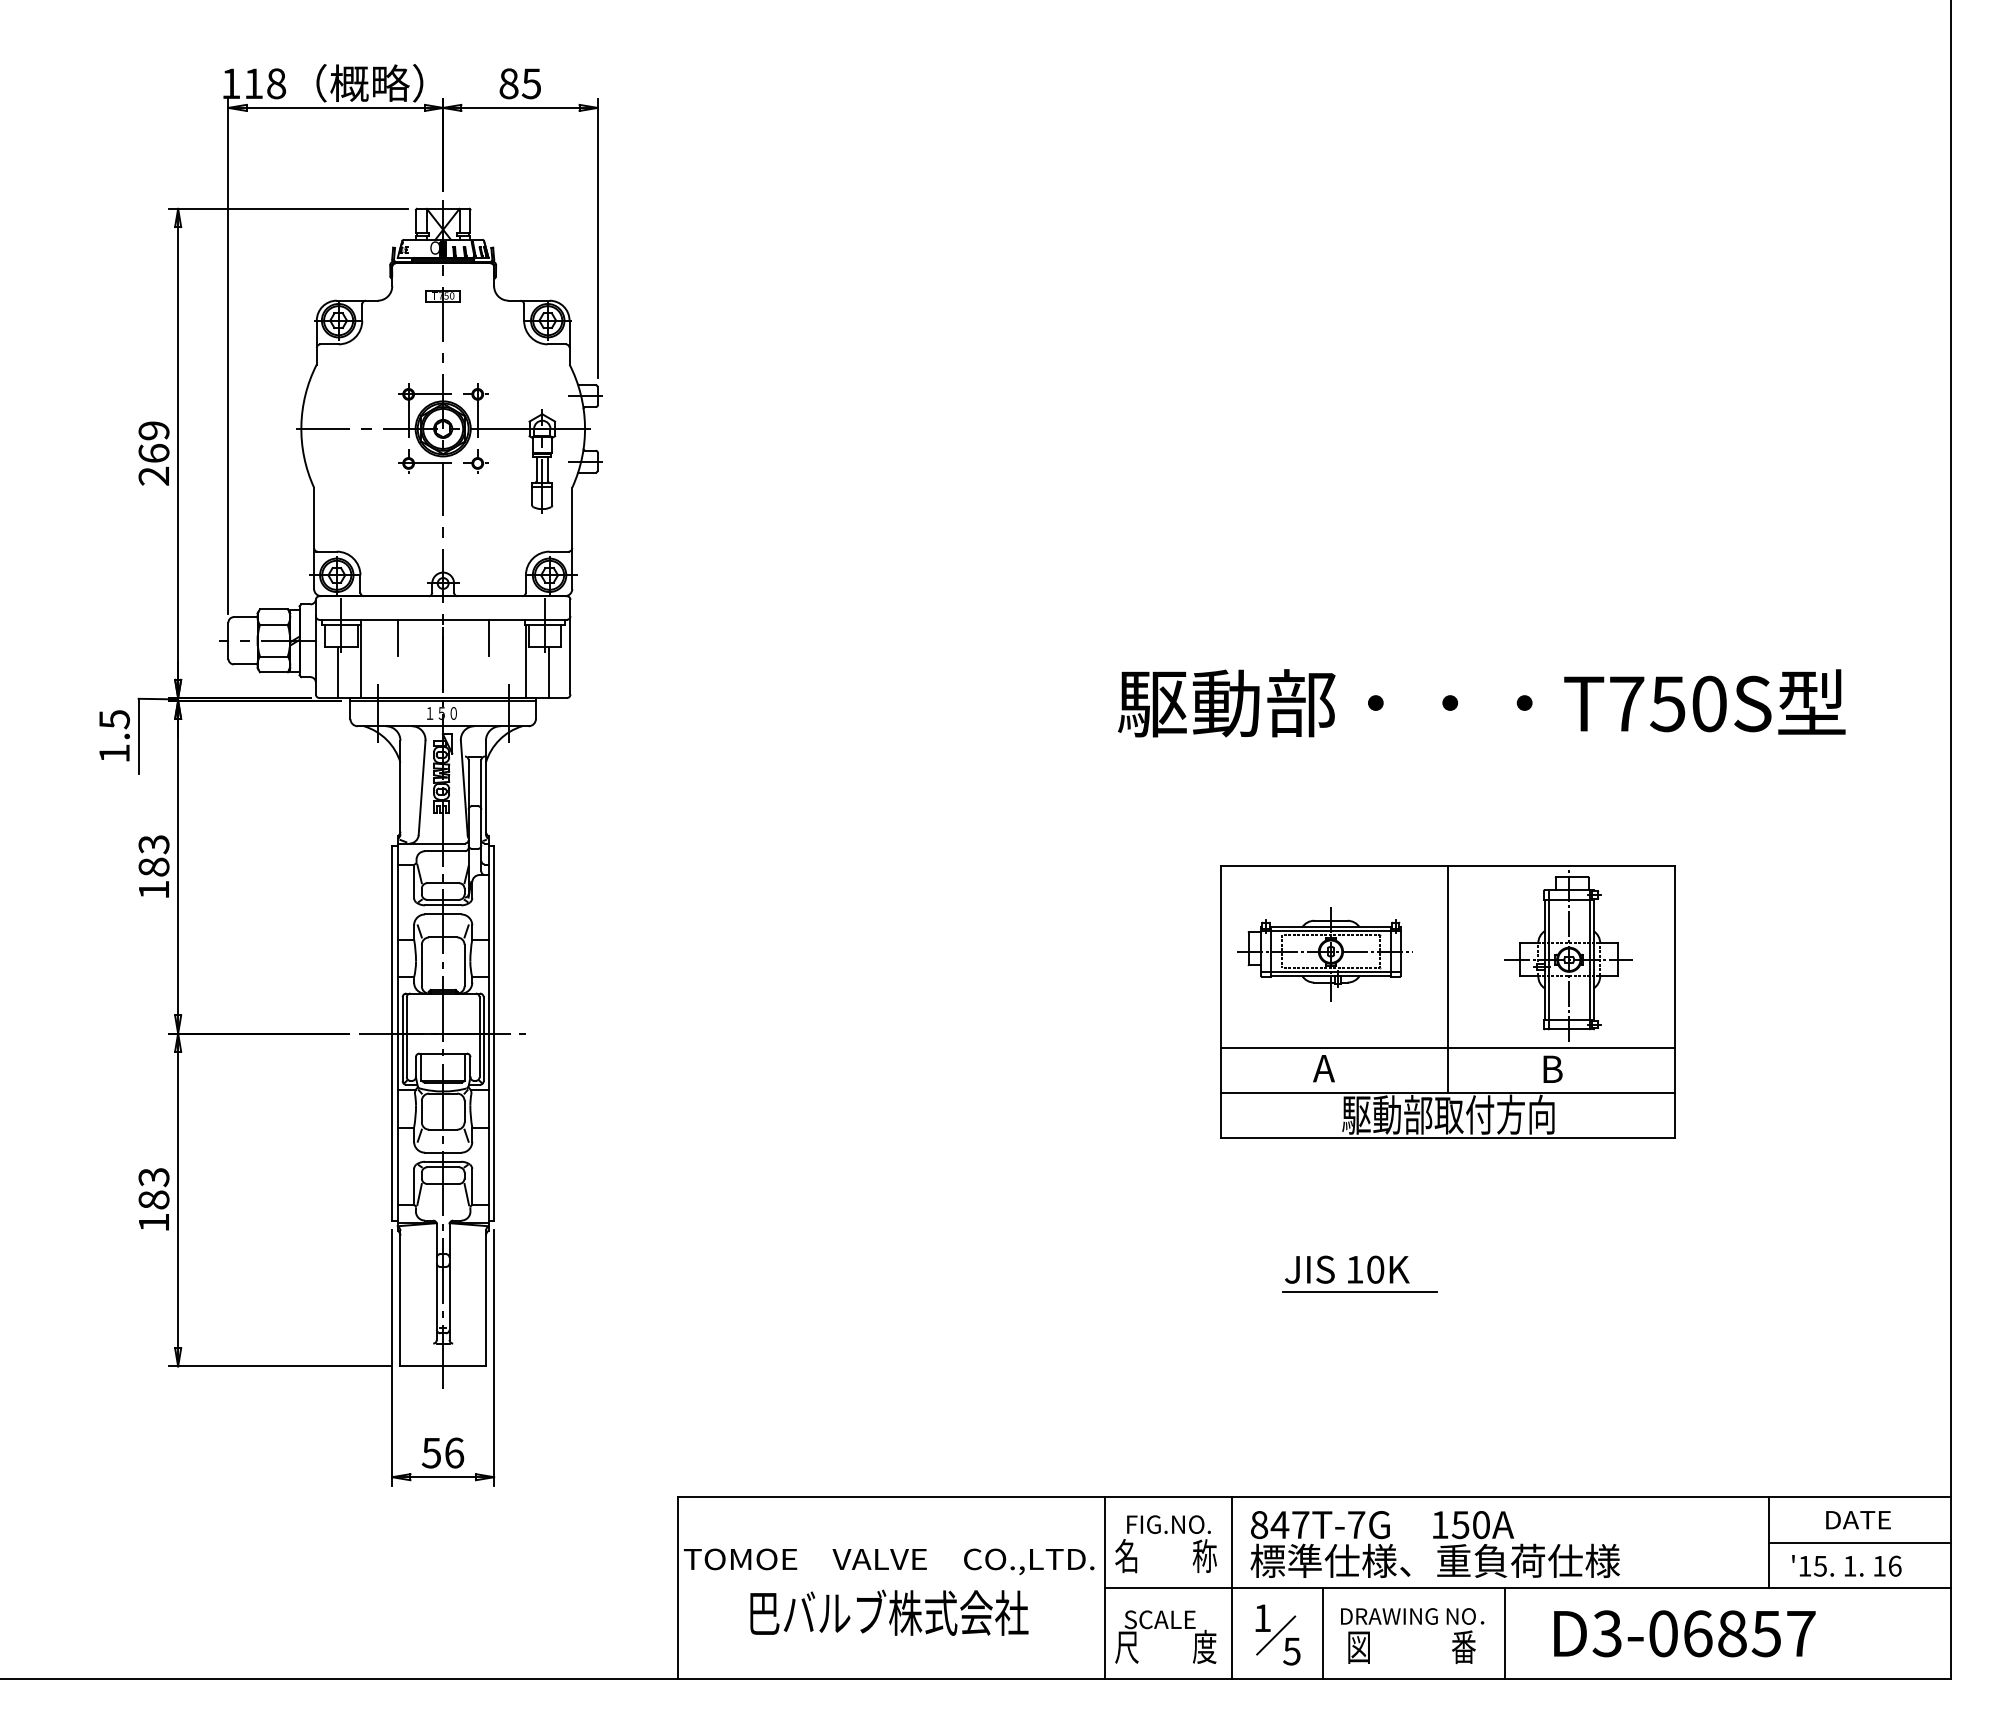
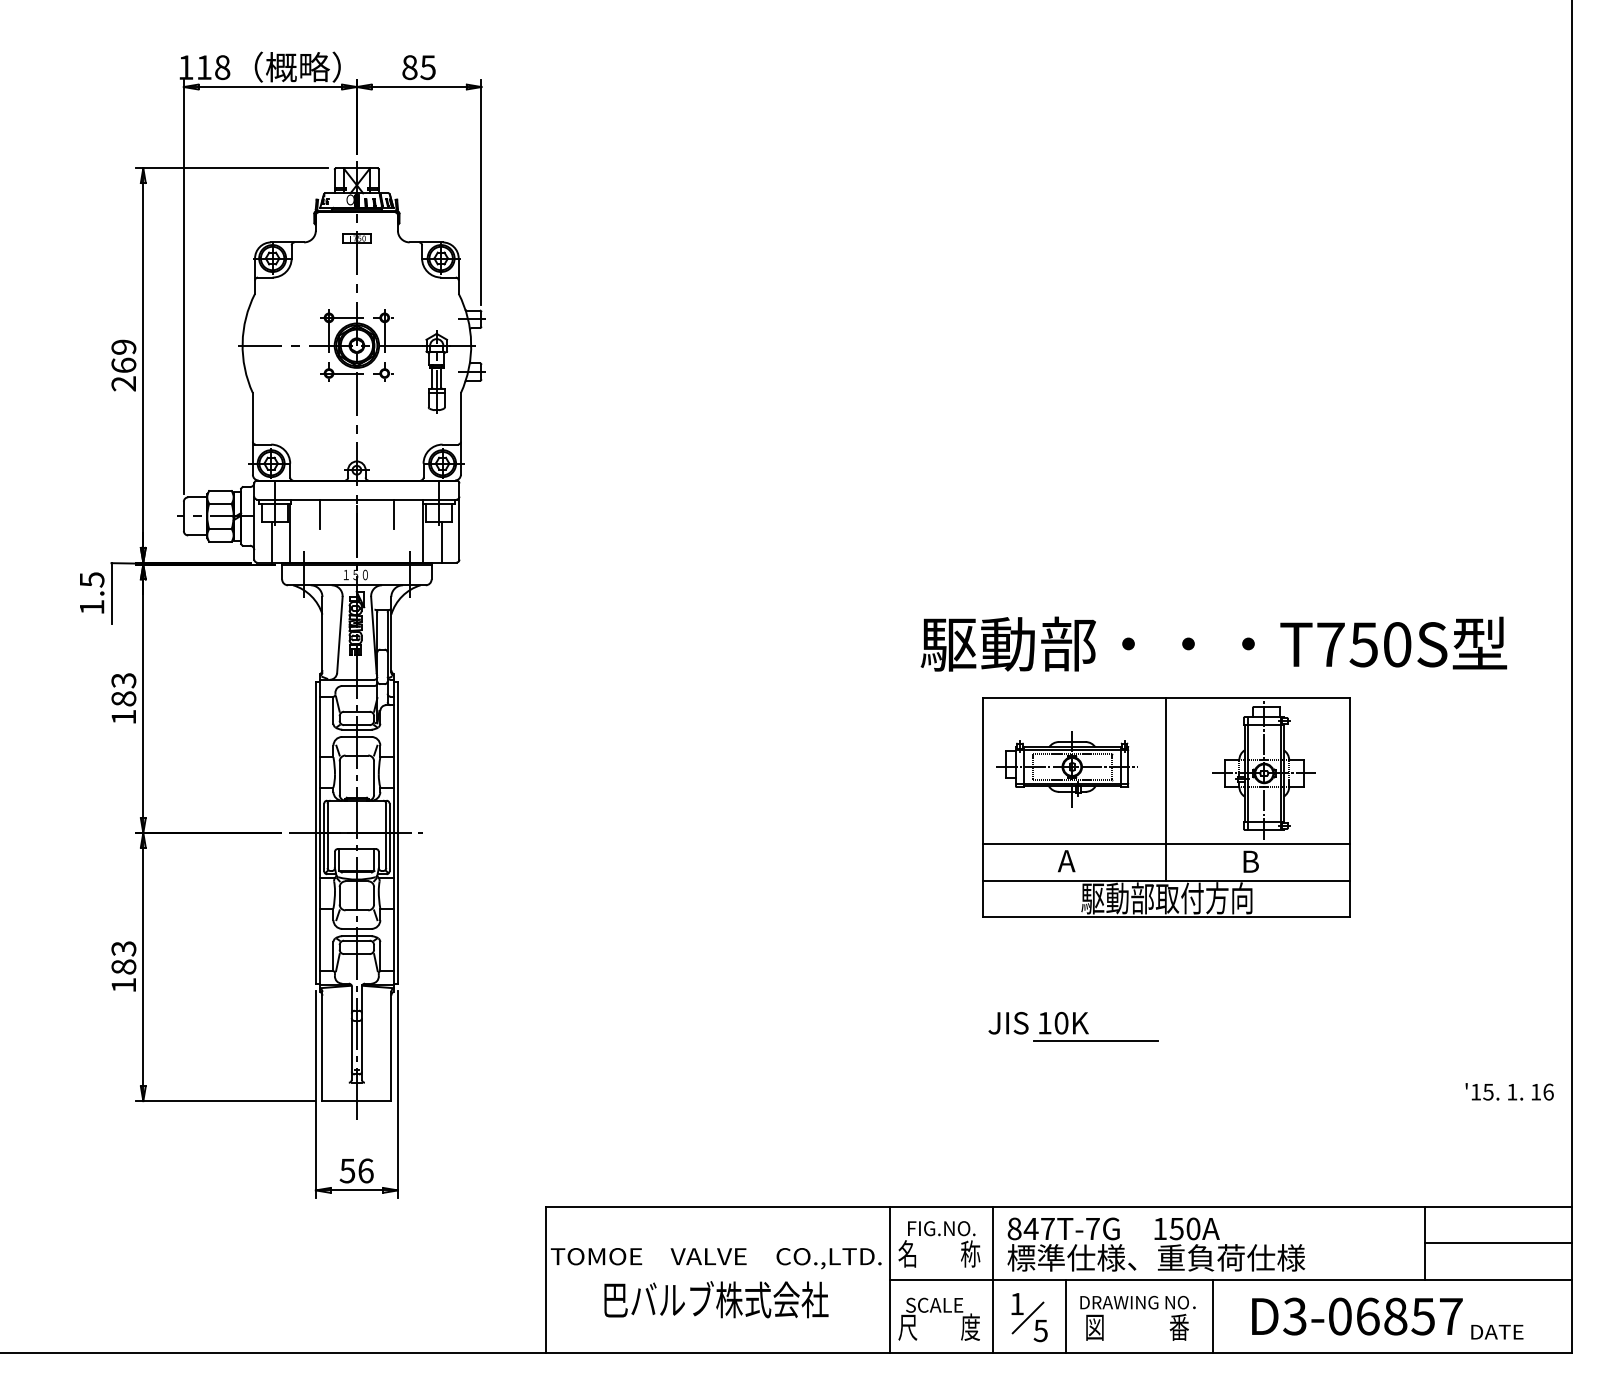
text: (1481, 703) -> (1213, 644), moved
text: (1347, 1269) -> (1038, 1023), moved
text: (1858, 1520) -> (1497, 1332), moved
text: (1846, 1565) -> (1509, 1091), moved

